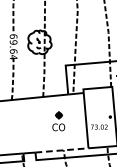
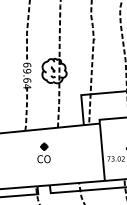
part: (58, 120) -> (43, 152), moved
line: (62, 150) -> (77, 183), dashed -> solid

